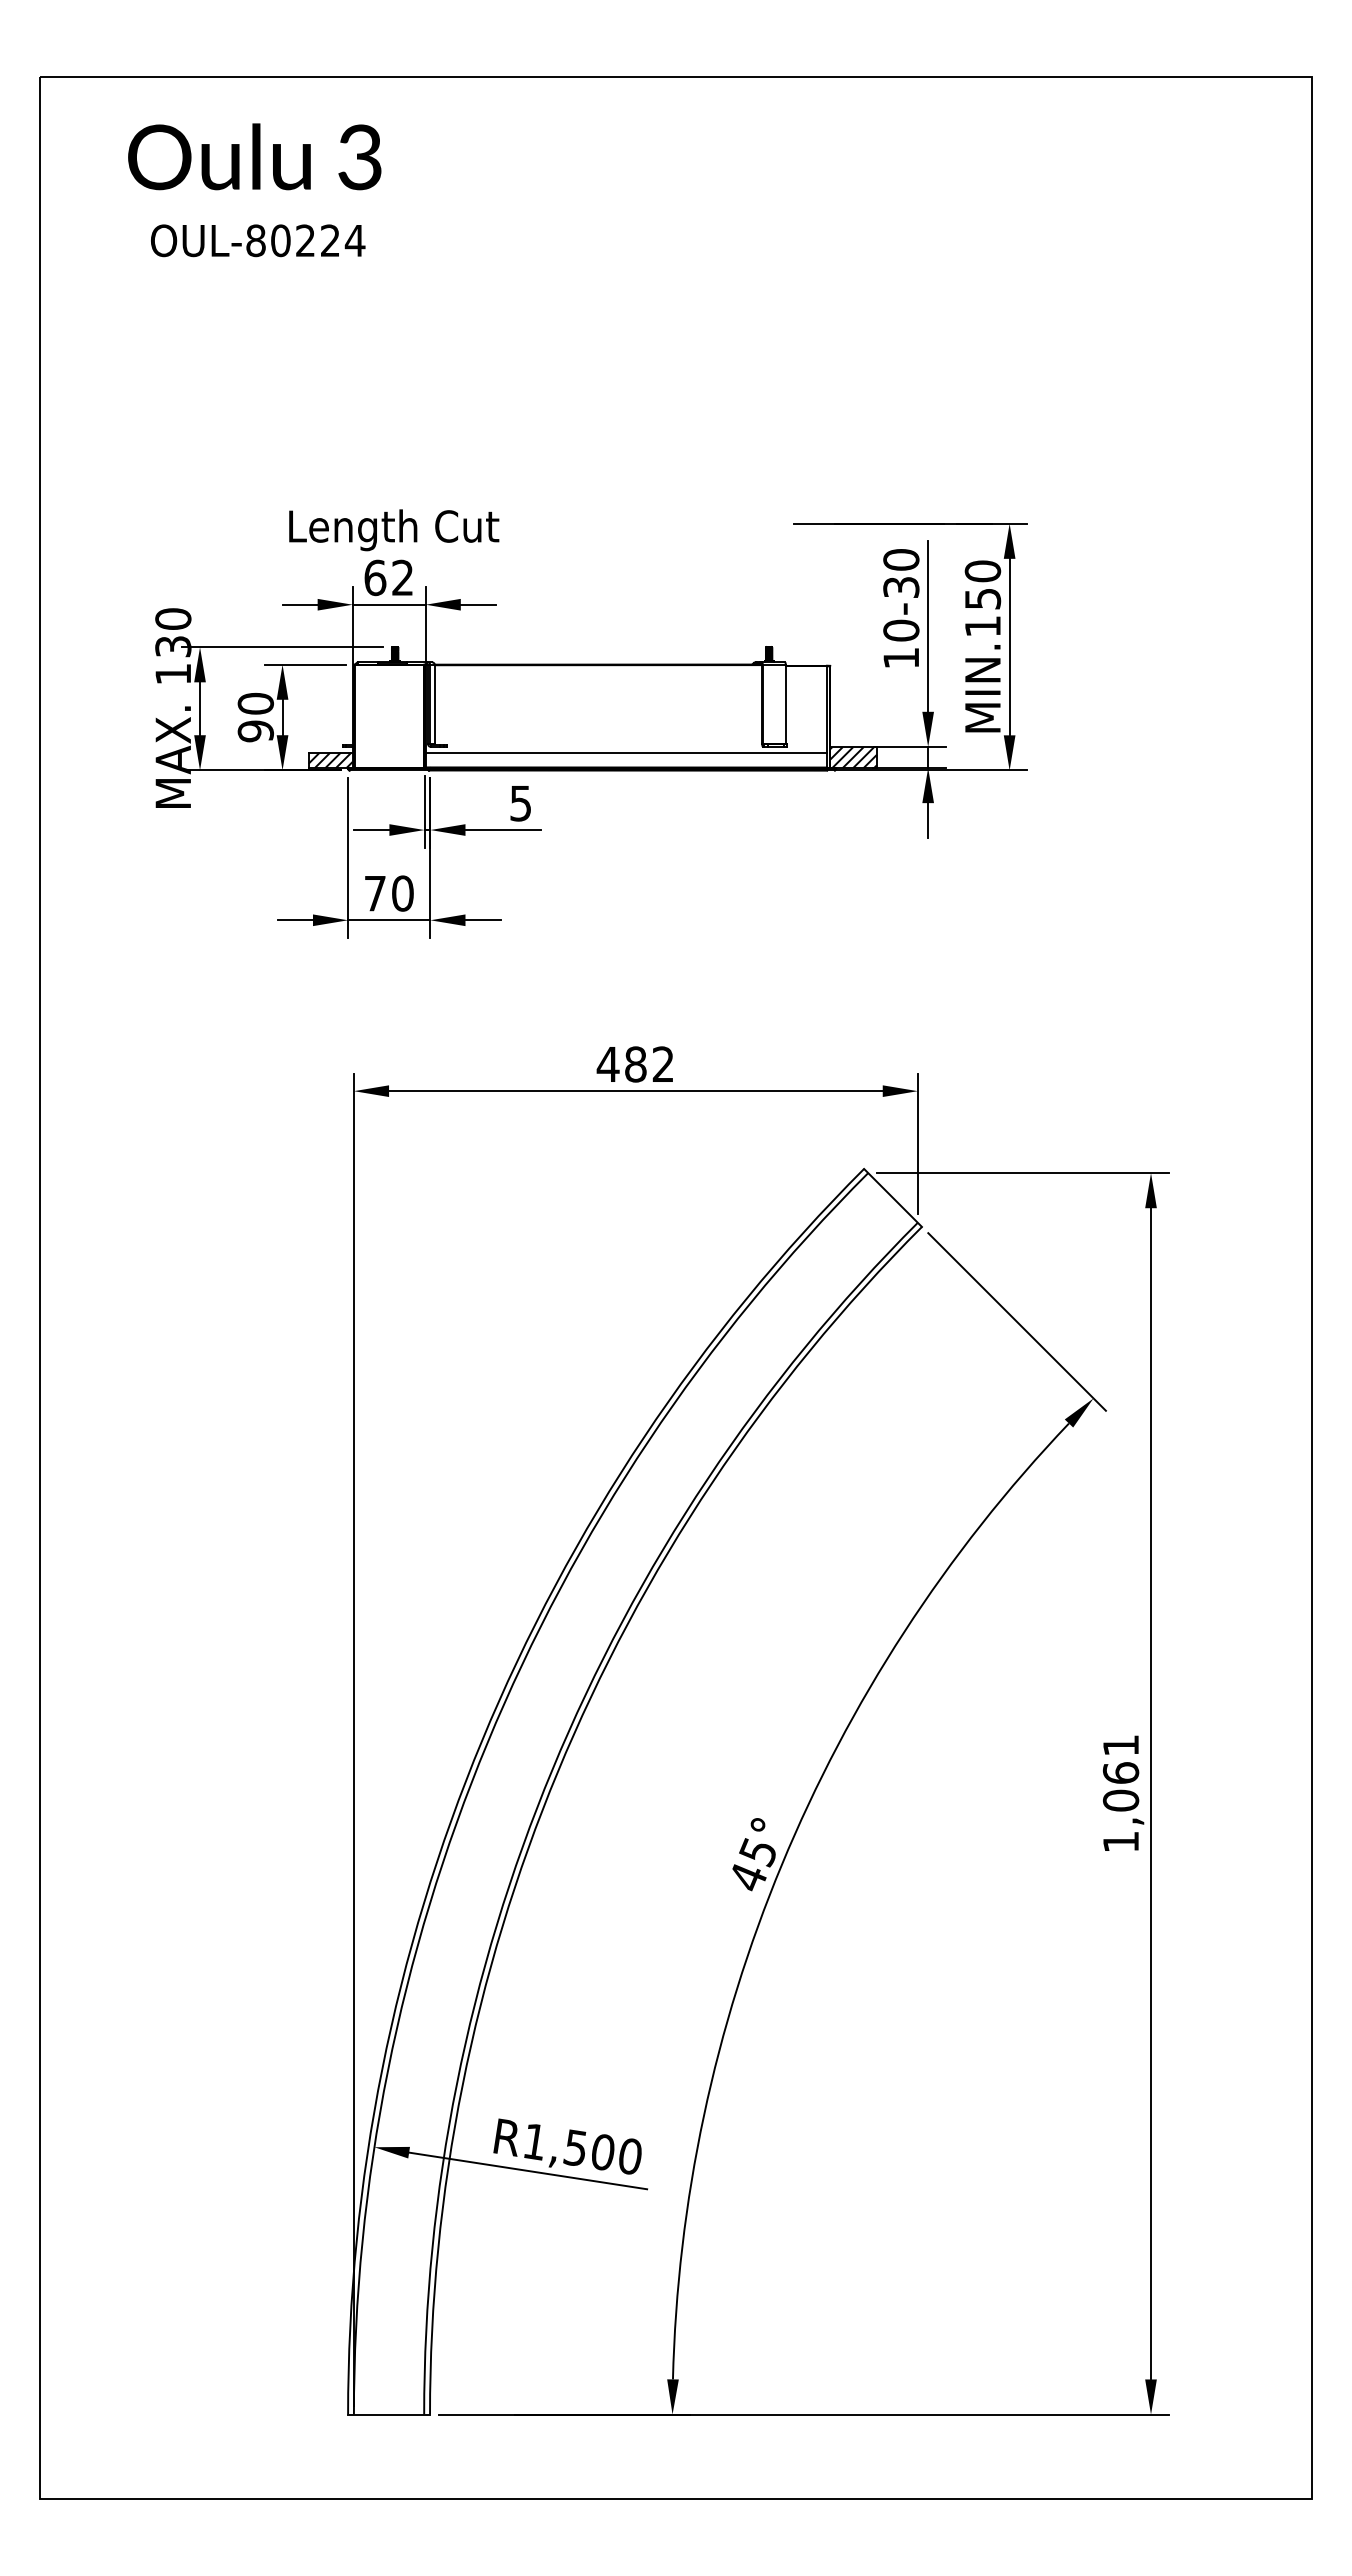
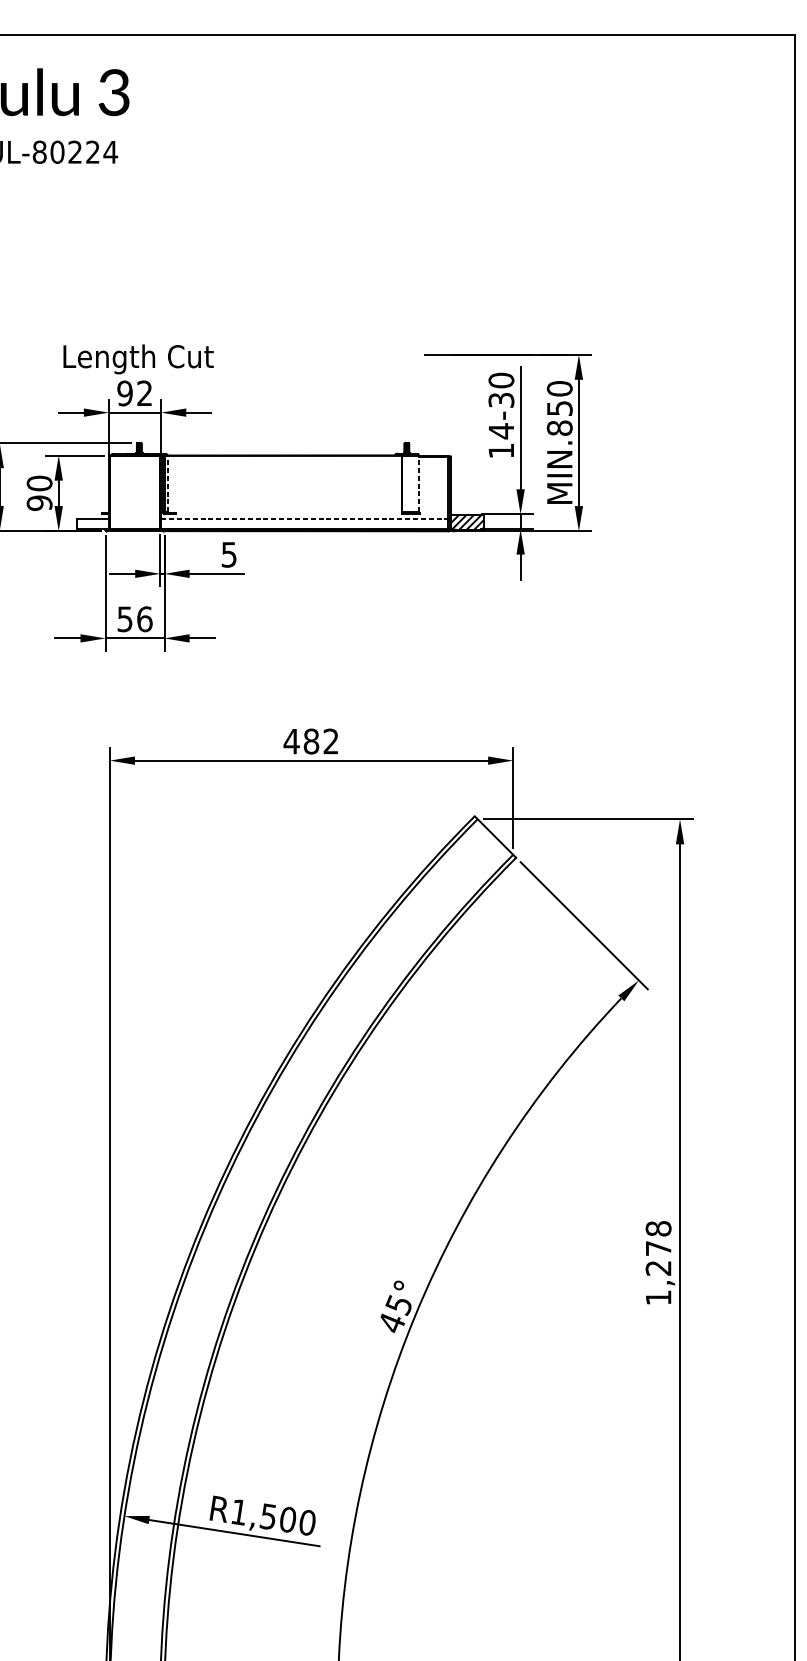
text: (375, 577) -> (125, 393), 62 -> 92
text: (982, 626) -> (559, 428), MIN.150 -> MIN.850
text: (901, 630) -> (501, 431), 10-30 -> 14-30
line: (434, 704) -> (167, 484), solid -> dashed
line: (785, 704) -> (418, 484), solid -> dashed
line: (626, 752) -> (304, 518), solid -> dashed
hatch: (330, 760) -> (93, 524), removed
text: (389, 893) -> (135, 619), 70 -> 56
text: (1120, 1772) -> (658, 1248), 1,061 -> 1,278

